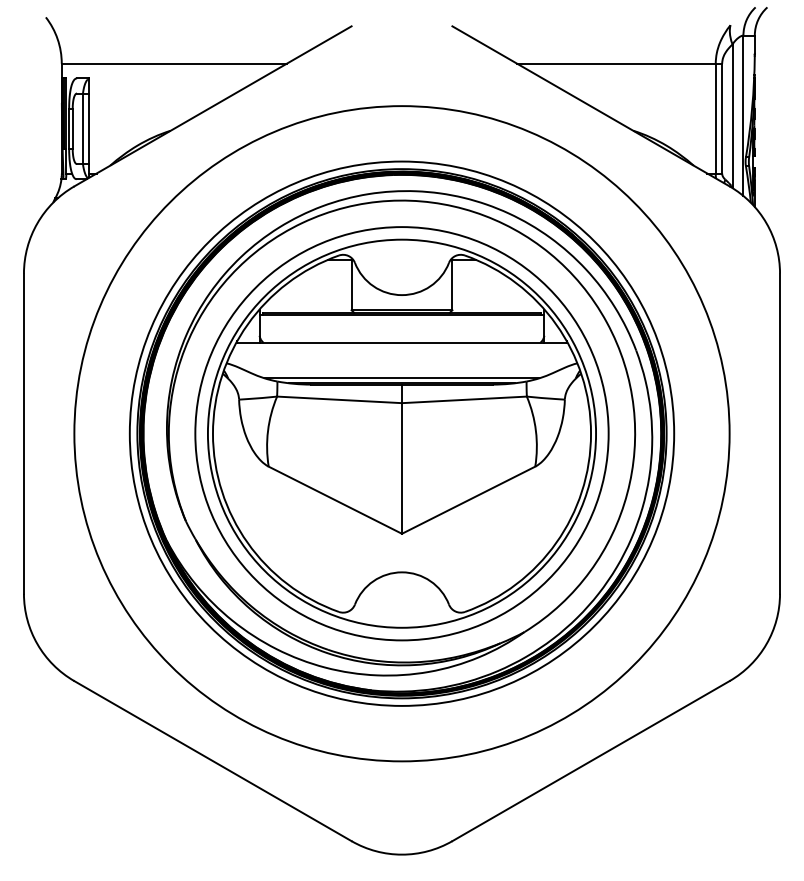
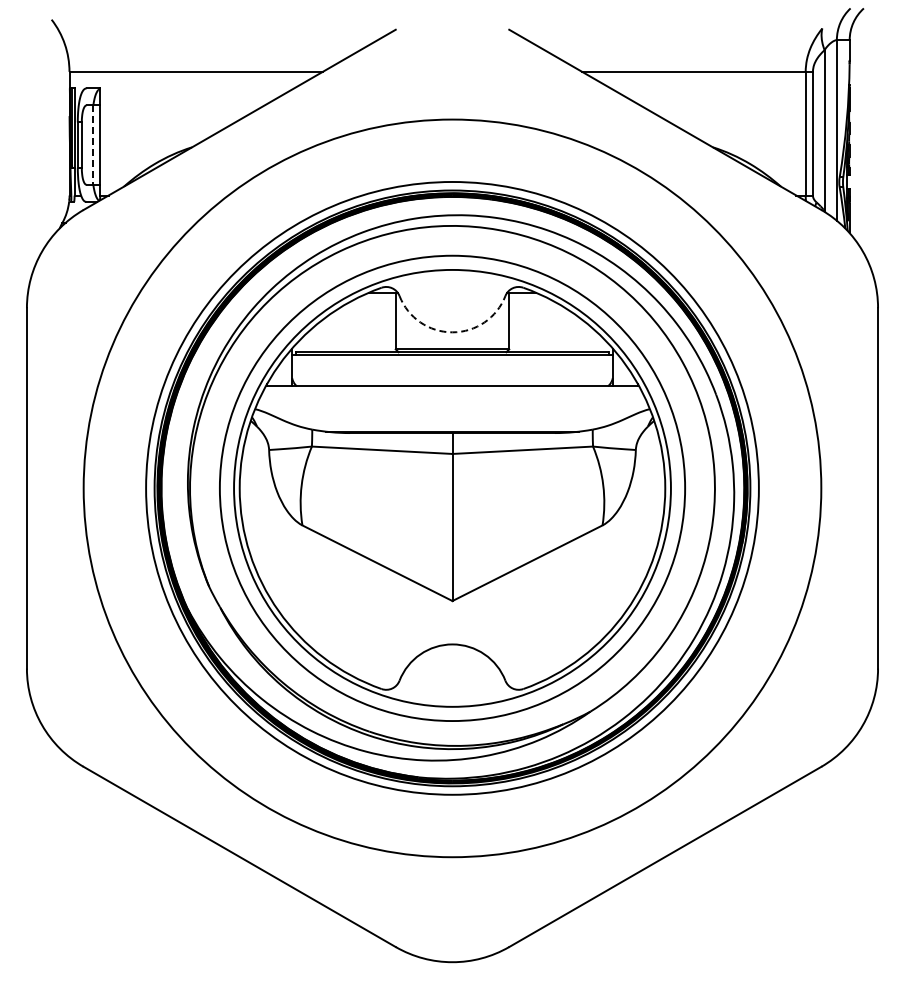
line: (83, 129) -> (93, 145), solid -> dashed
arc: (402, 295) -> (452, 332), solid -> dashed
line: (402, 377) -> (452, 425), removed

